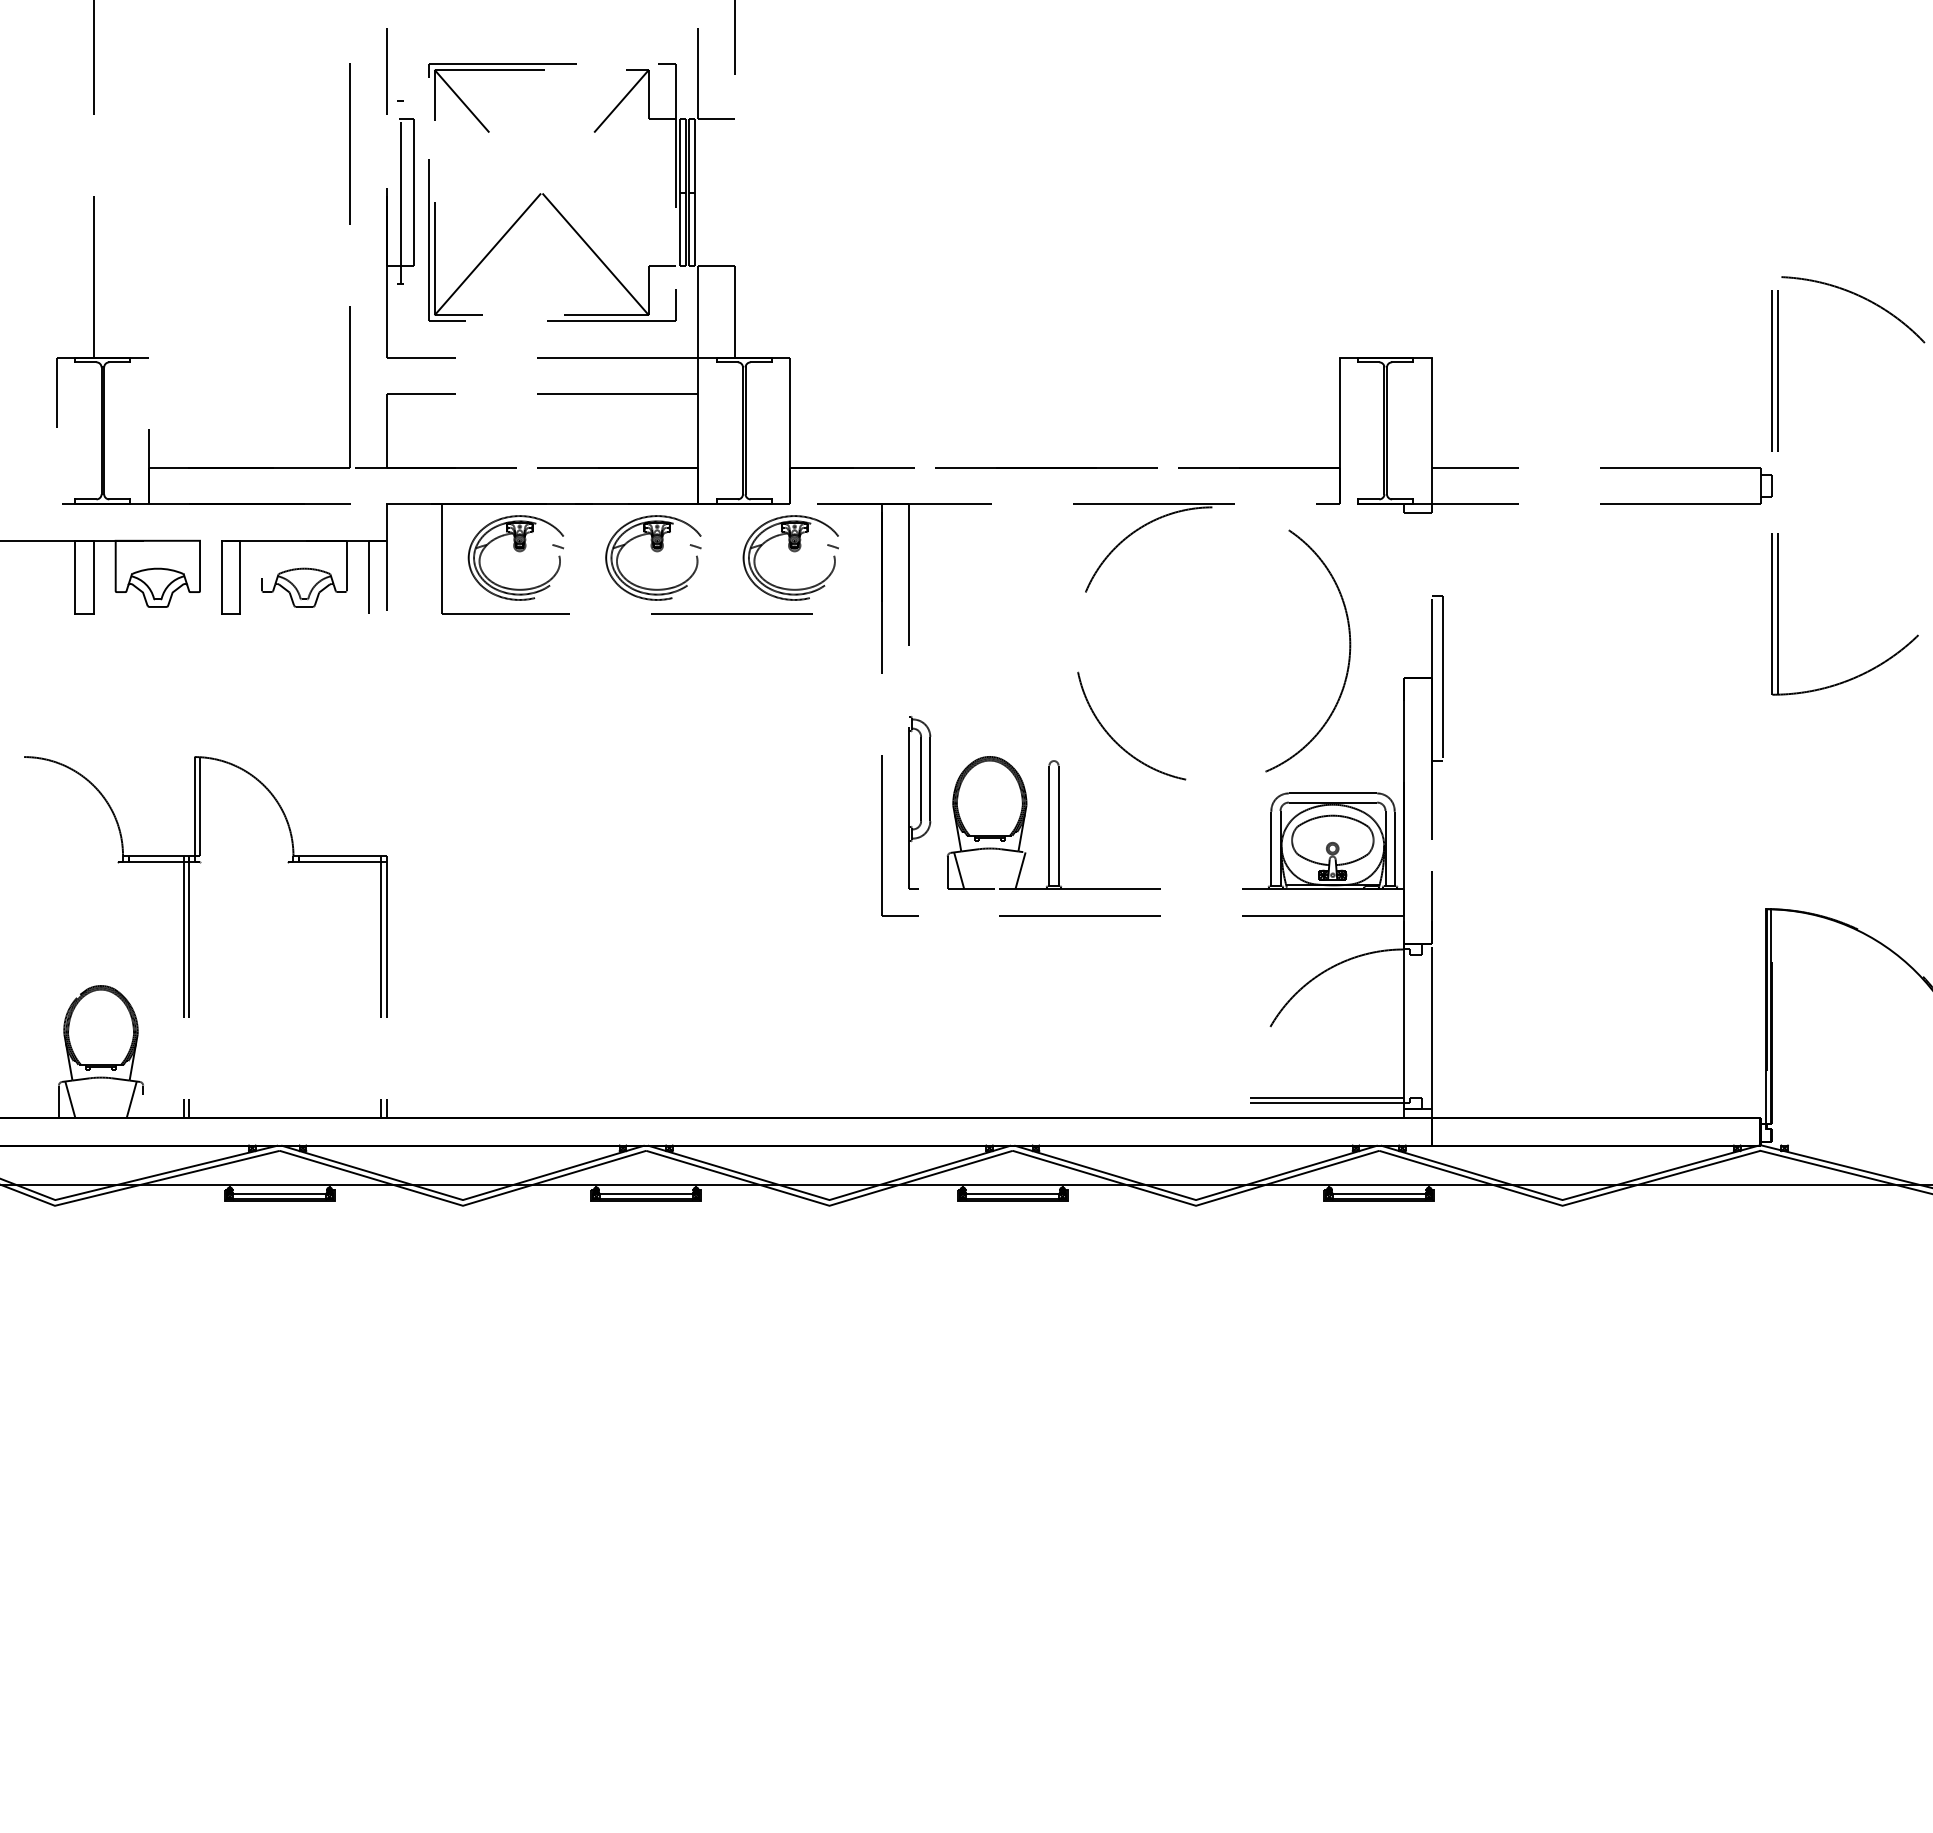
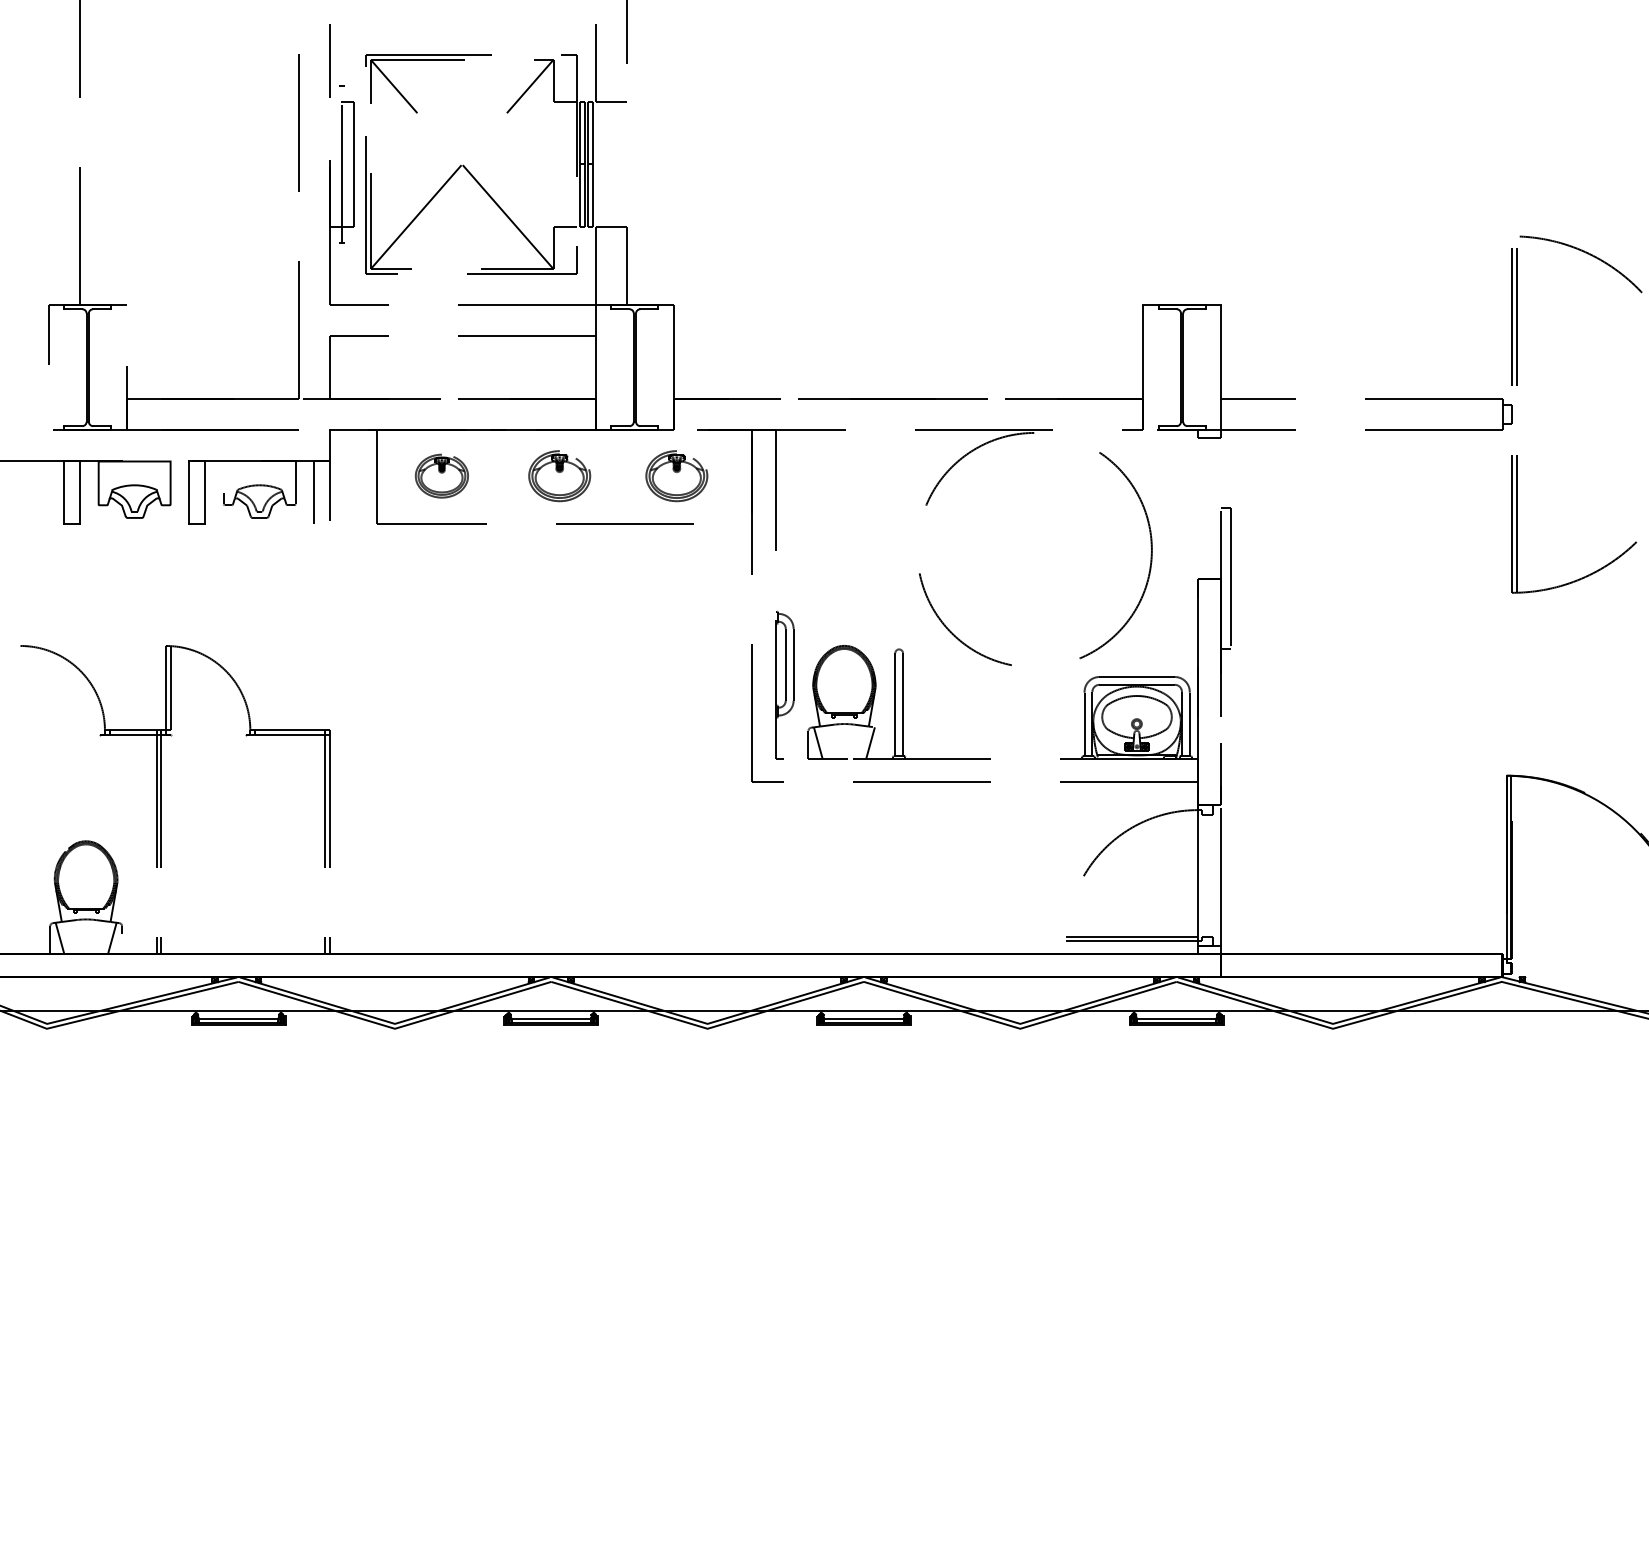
part: (515, 557) -> (439, 475), size x0.6
part: (653, 557) -> (557, 475), size x0.7
part: (790, 557) -> (674, 475), size x0.7

